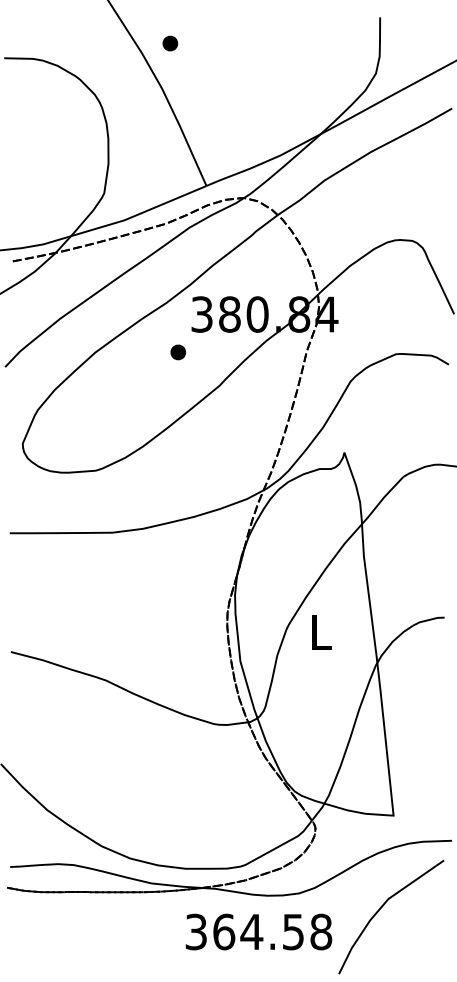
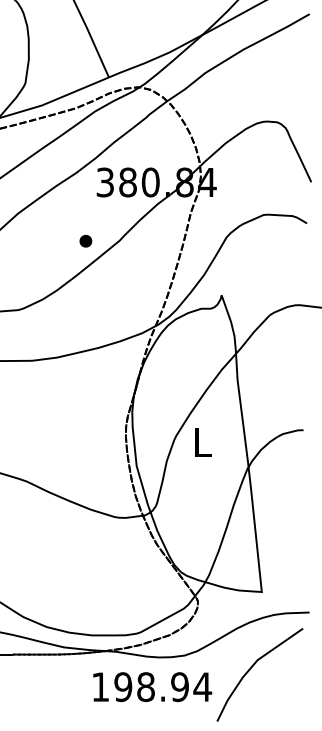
part: (177, 352) -> (85, 241), moved
text: (258, 931) -> (151, 686), 364.58 -> 198.94

